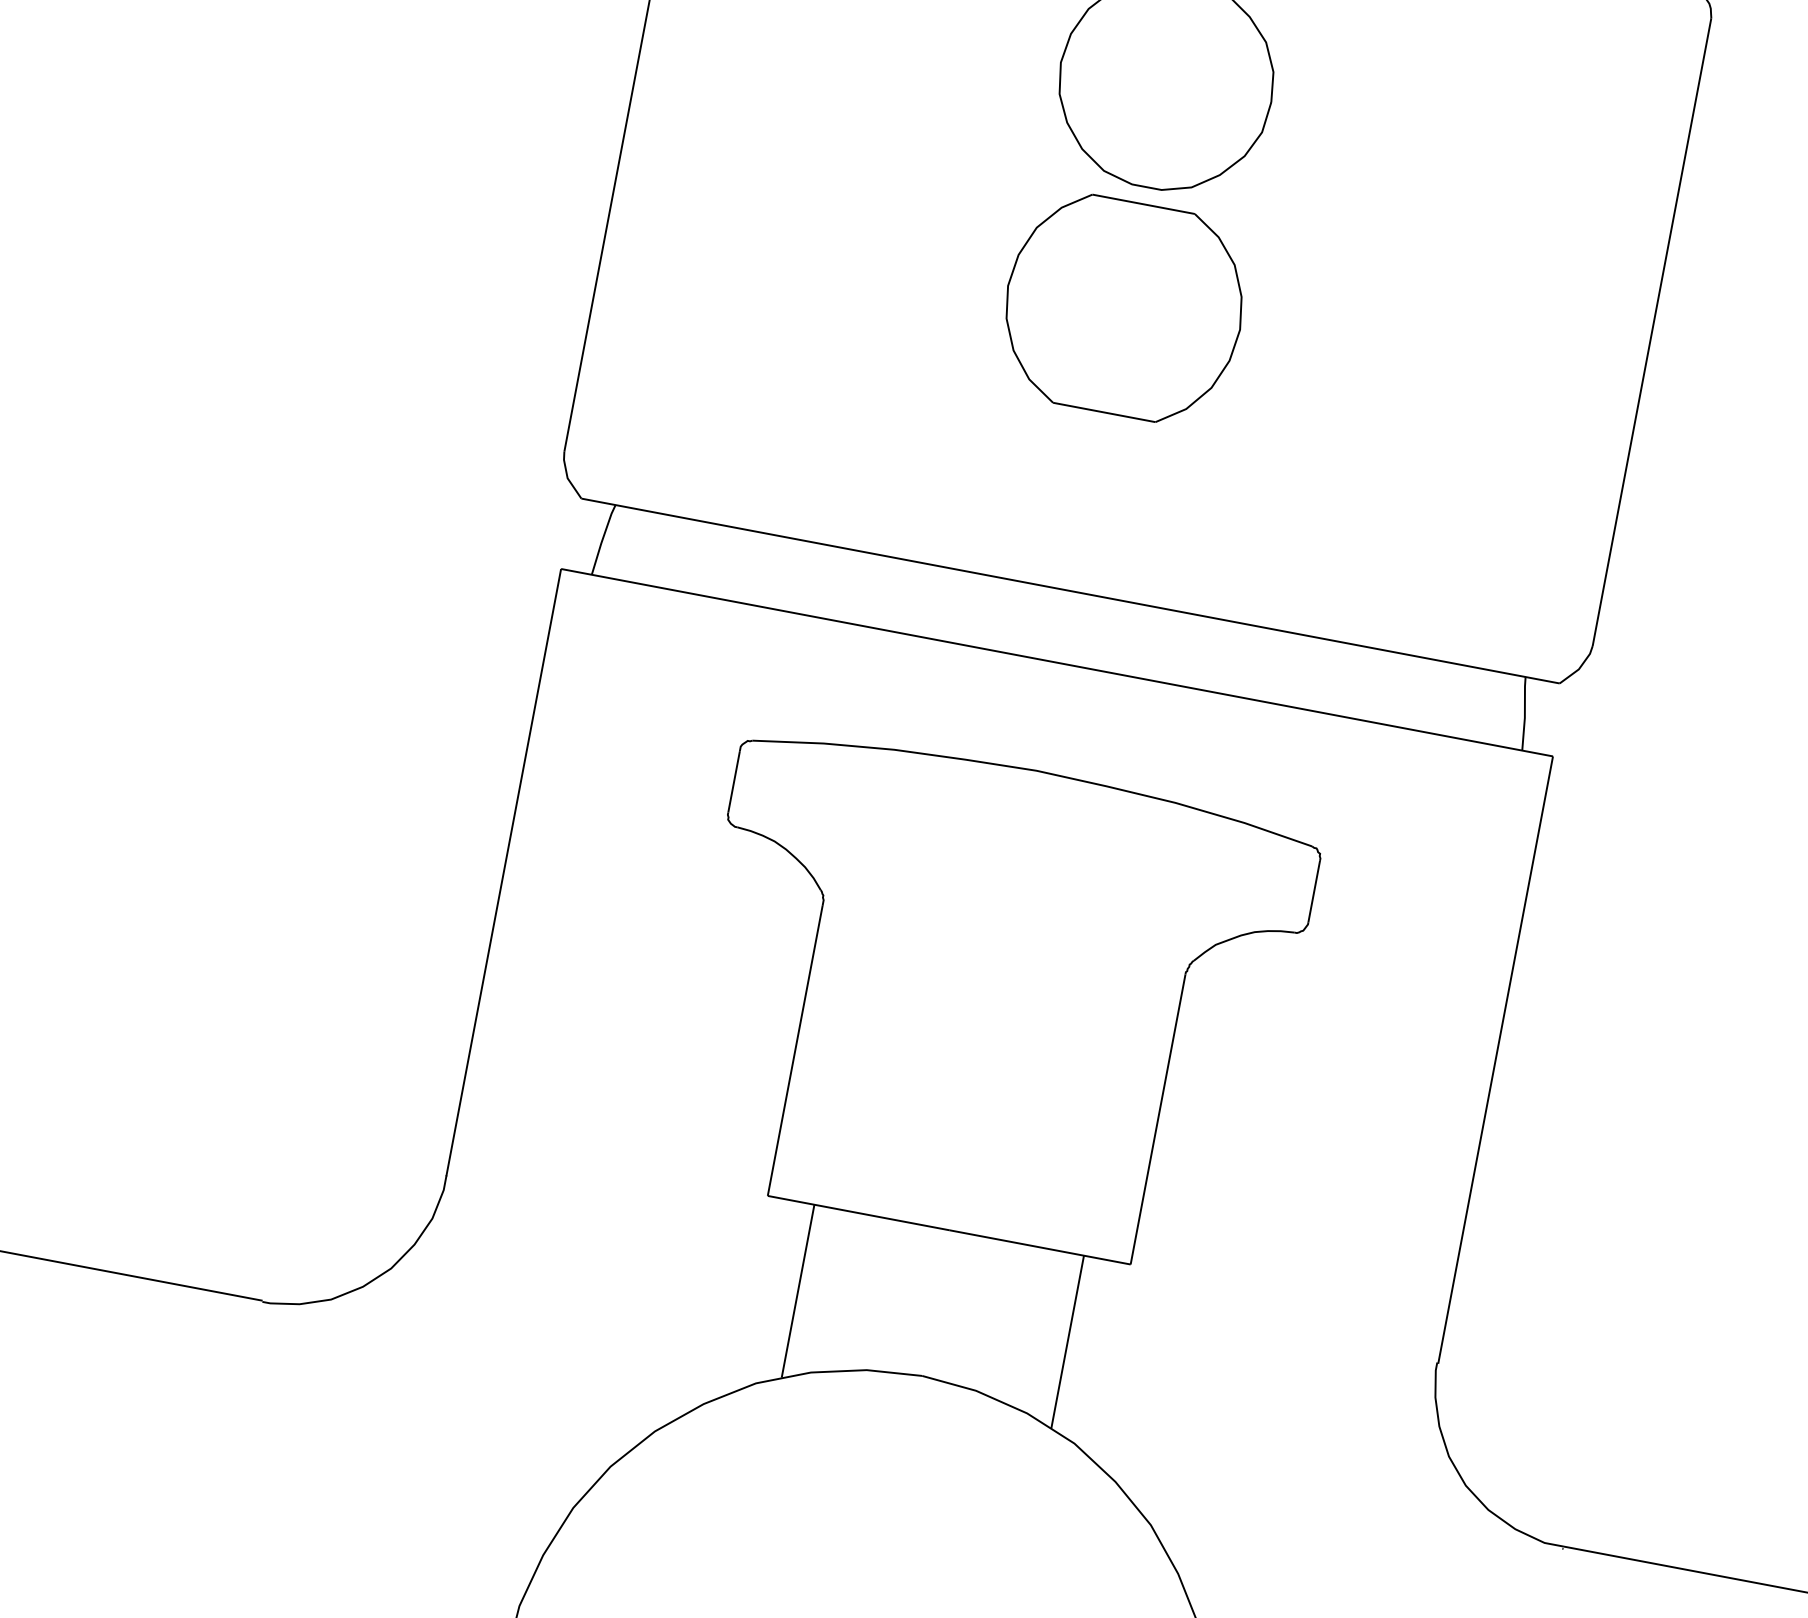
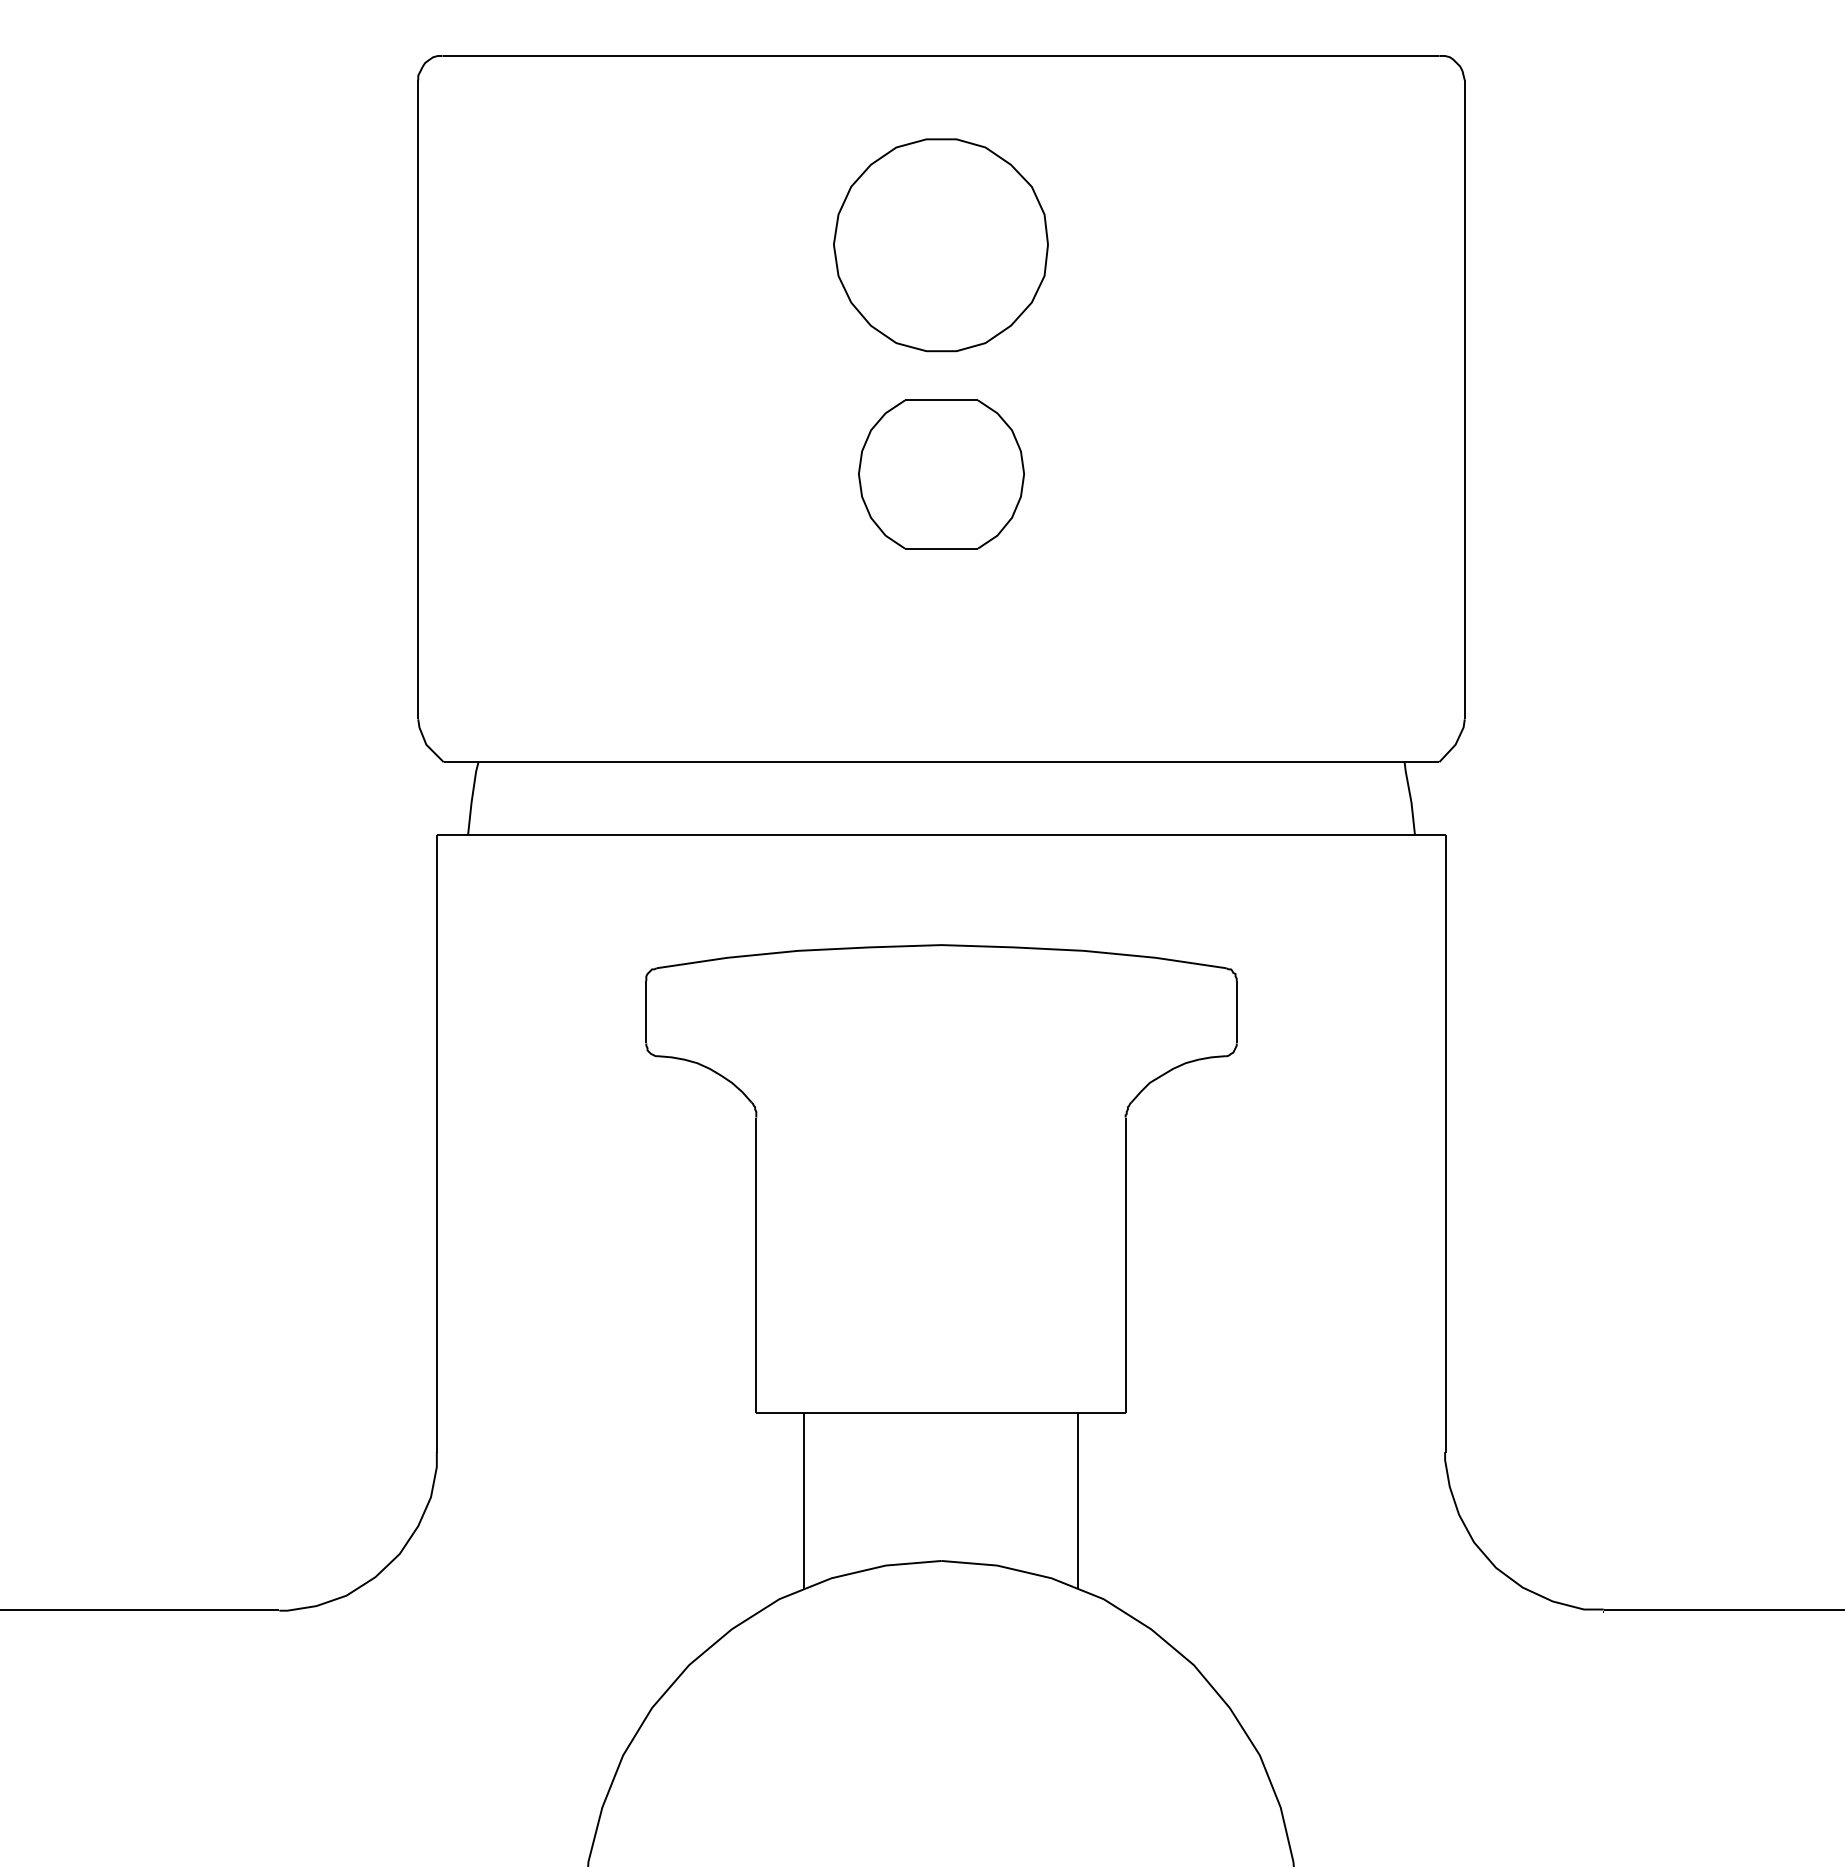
part: (1123, 308) -> (941, 474), size x0.7

